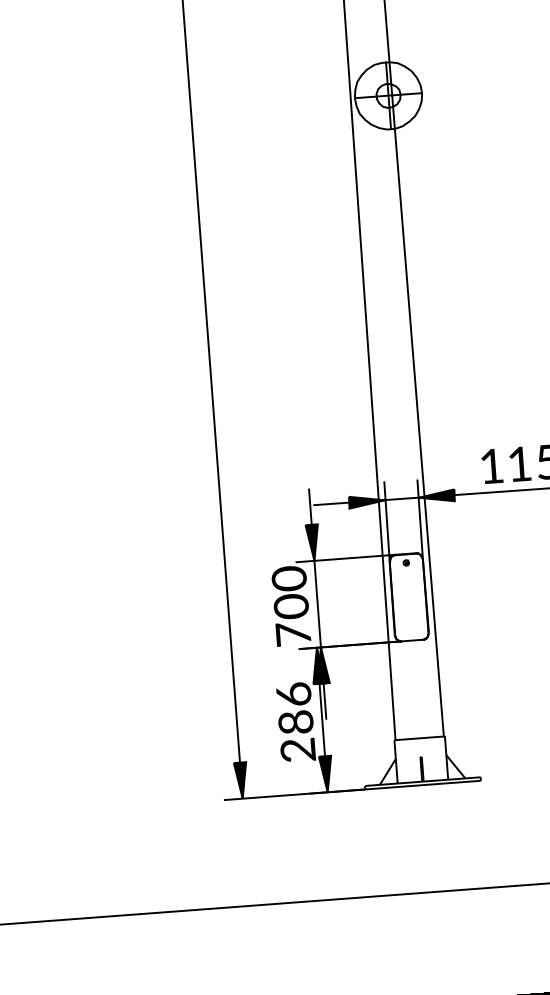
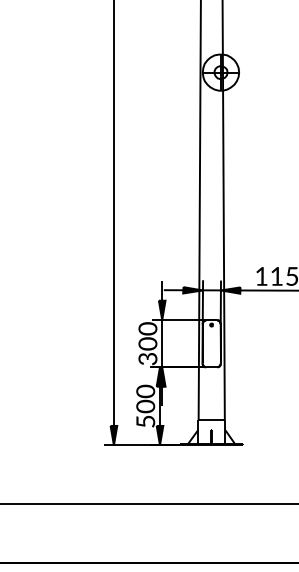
text: (292, 633) -> (147, 358), 700 -> 300
text: (295, 720) -> (145, 405), 286 -> 500

